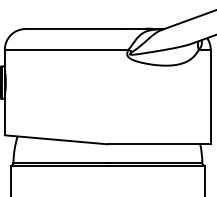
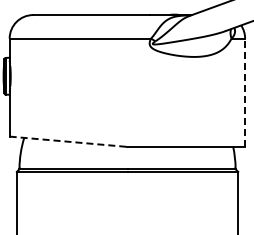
line: (211, 96) -> (245, 92), solid -> dashed
line: (57, 139) -> (69, 141), solid -> dashed

